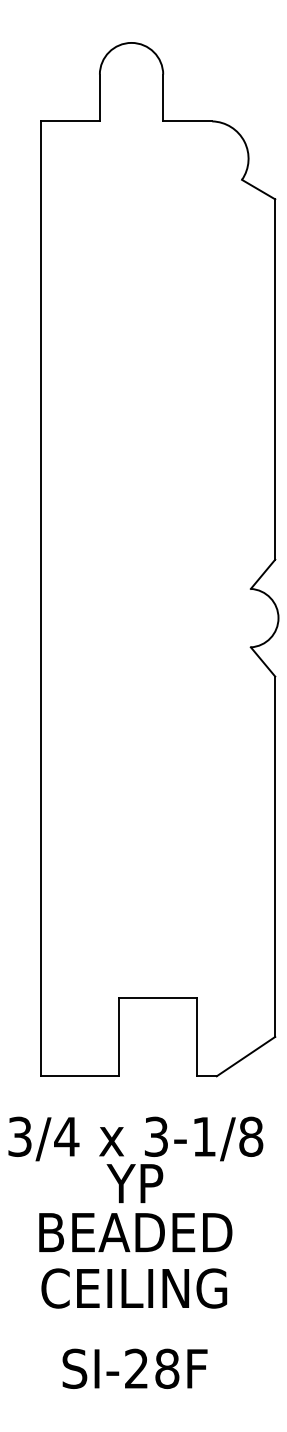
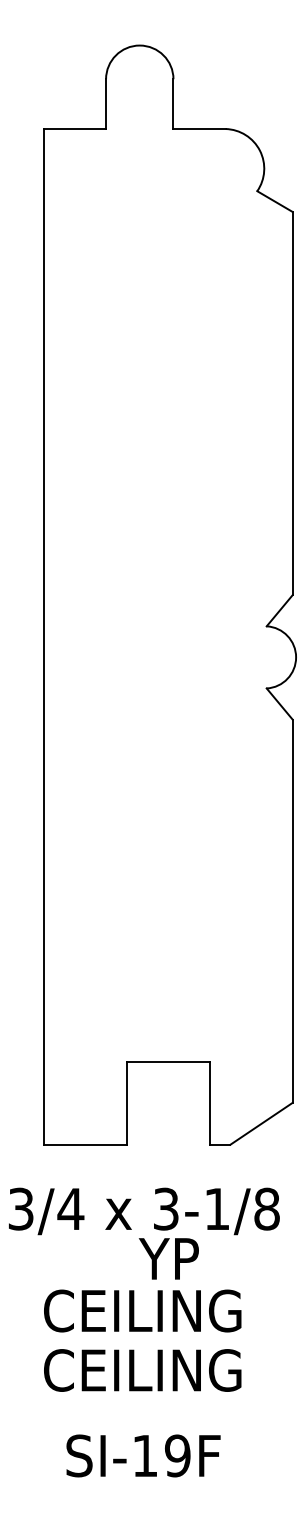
text: (134, 1183) -> (168, 1258), moved
text: (135, 1232) -> (143, 1310), BEADED -> CEILING
text: (152, 1368) -> (162, 1455), SI-28F -> SI-19F

